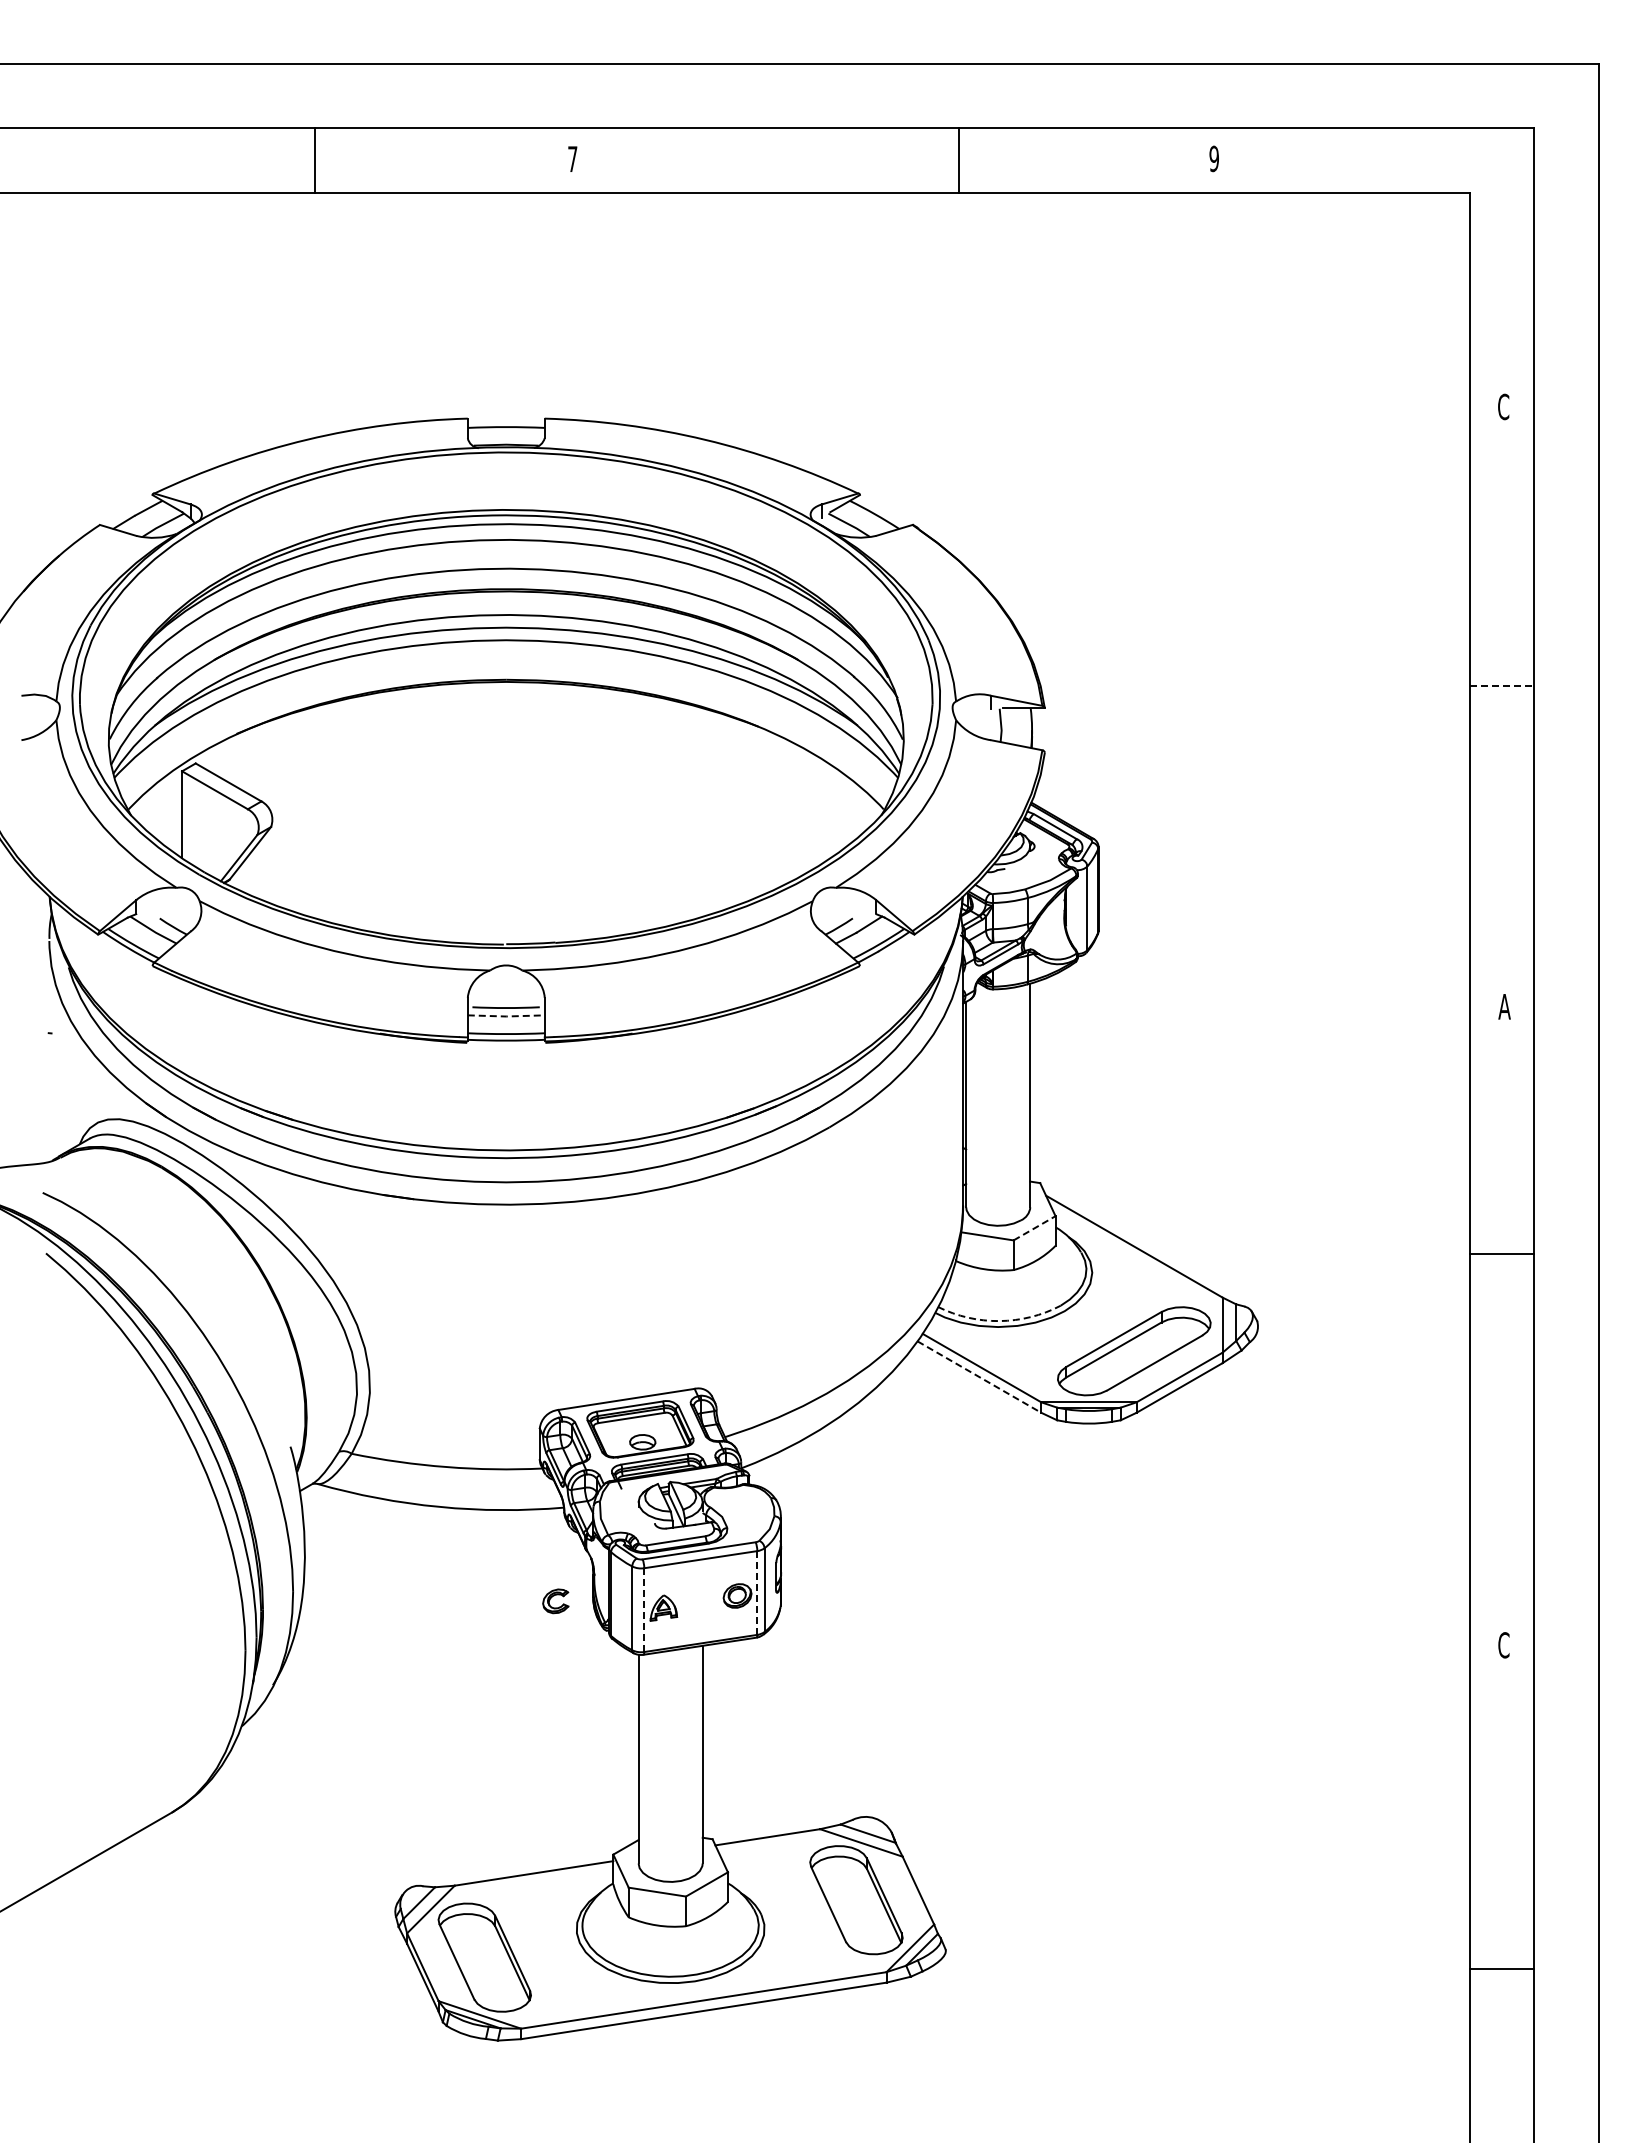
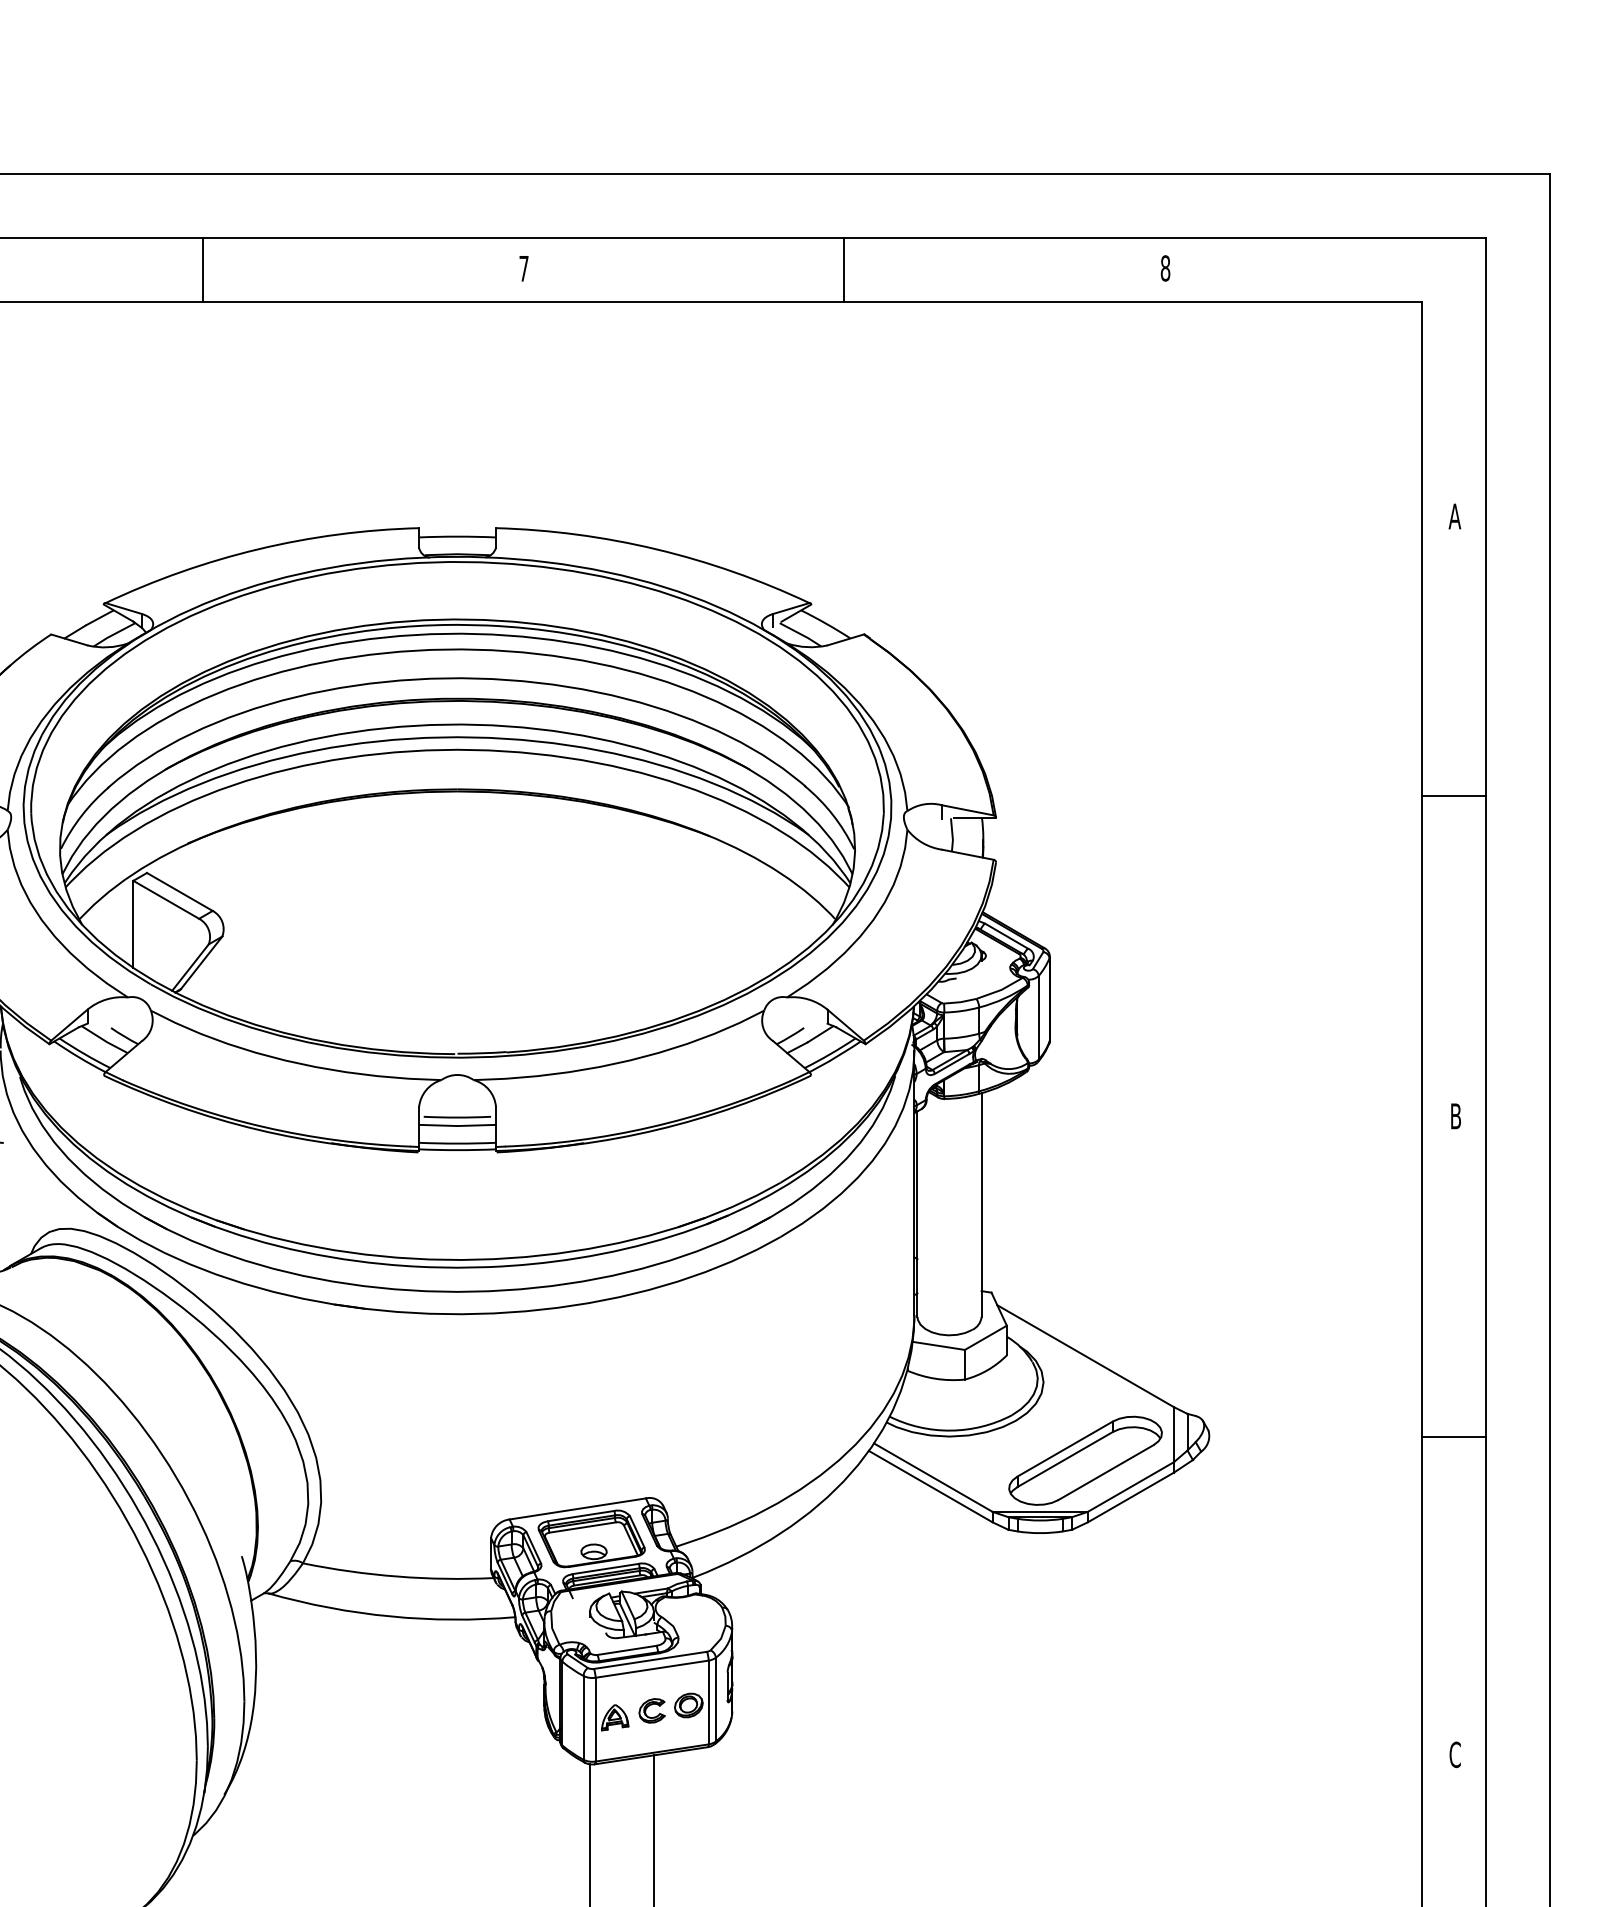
text: (1214, 159) -> (1165, 269), 9 -> 8
line: (314, 160) -> (202, 270), moved
line: (959, 160) -> (844, 270), moved
text: (1503, 406) -> (1454, 516), C -> A
line: (1502, 686) -> (1453, 796), dashed -> solid
text: (1504, 1006) -> (1455, 1116), A -> B
line: (506, 1016) -> (457, 1126), dashed -> solid
line: (1035, 1228) -> (986, 1338), dashed -> solid
line: (1502, 1253) -> (1453, 1437), moved
arc: (999, 1321) -> (950, 1431), dashed -> solid
line: (979, 1377) -> (930, 1487), dashed -> solid
line: (757, 1593) -> (708, 1703), dashed -> solid
part: (555, 1601) -> (651, 1711), moved
line: (644, 1610) -> (595, 1720), dashed -> solid

